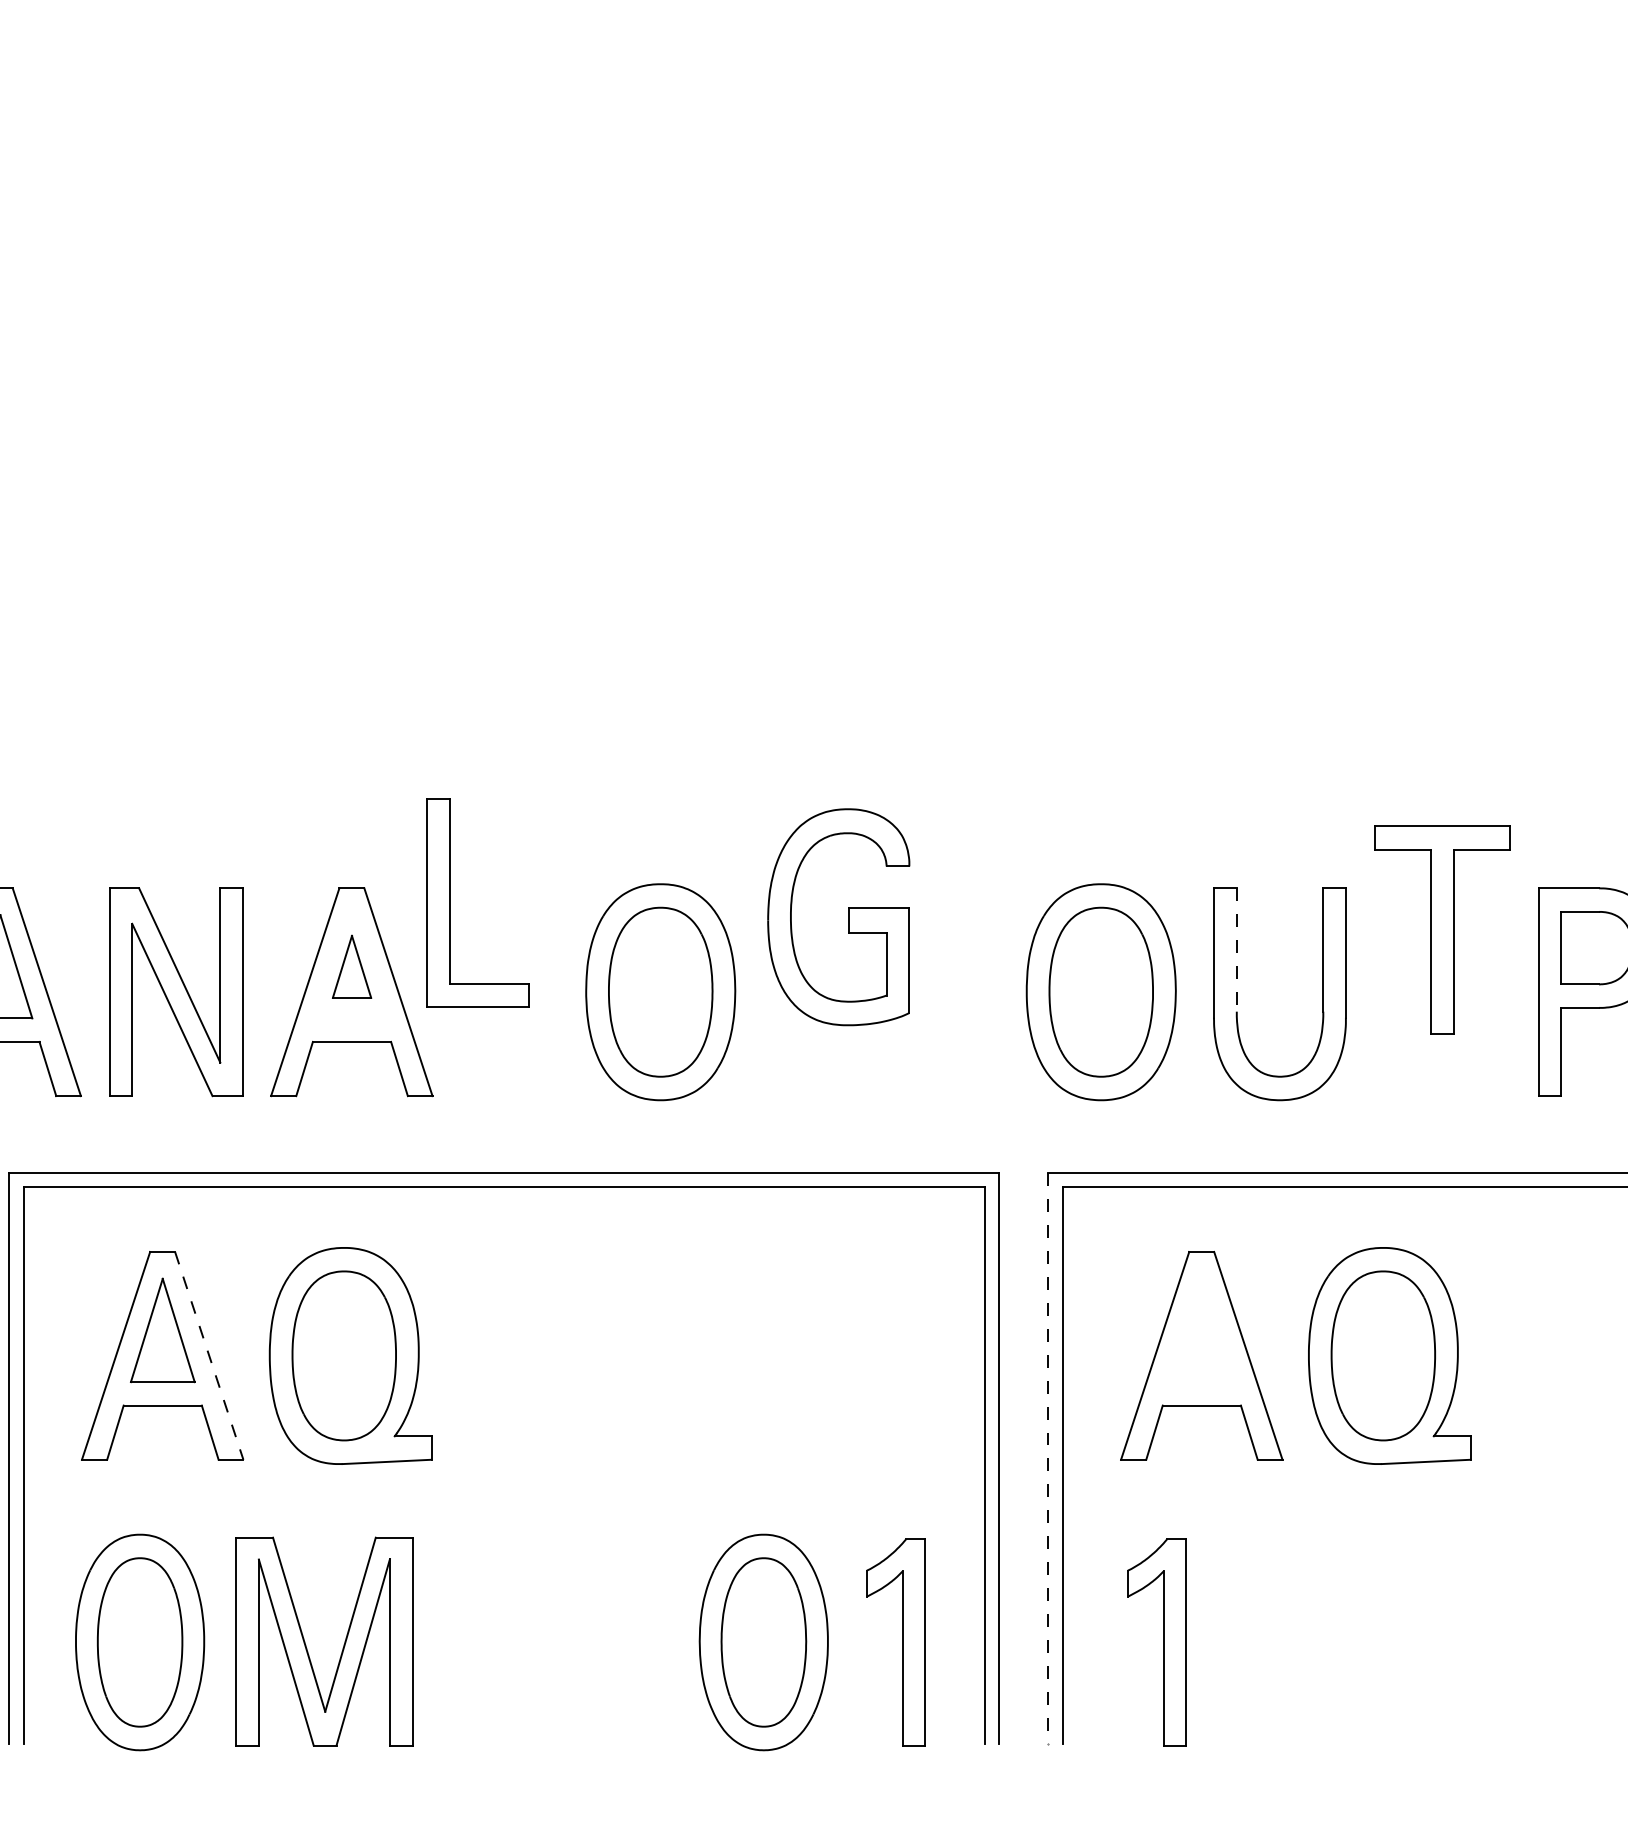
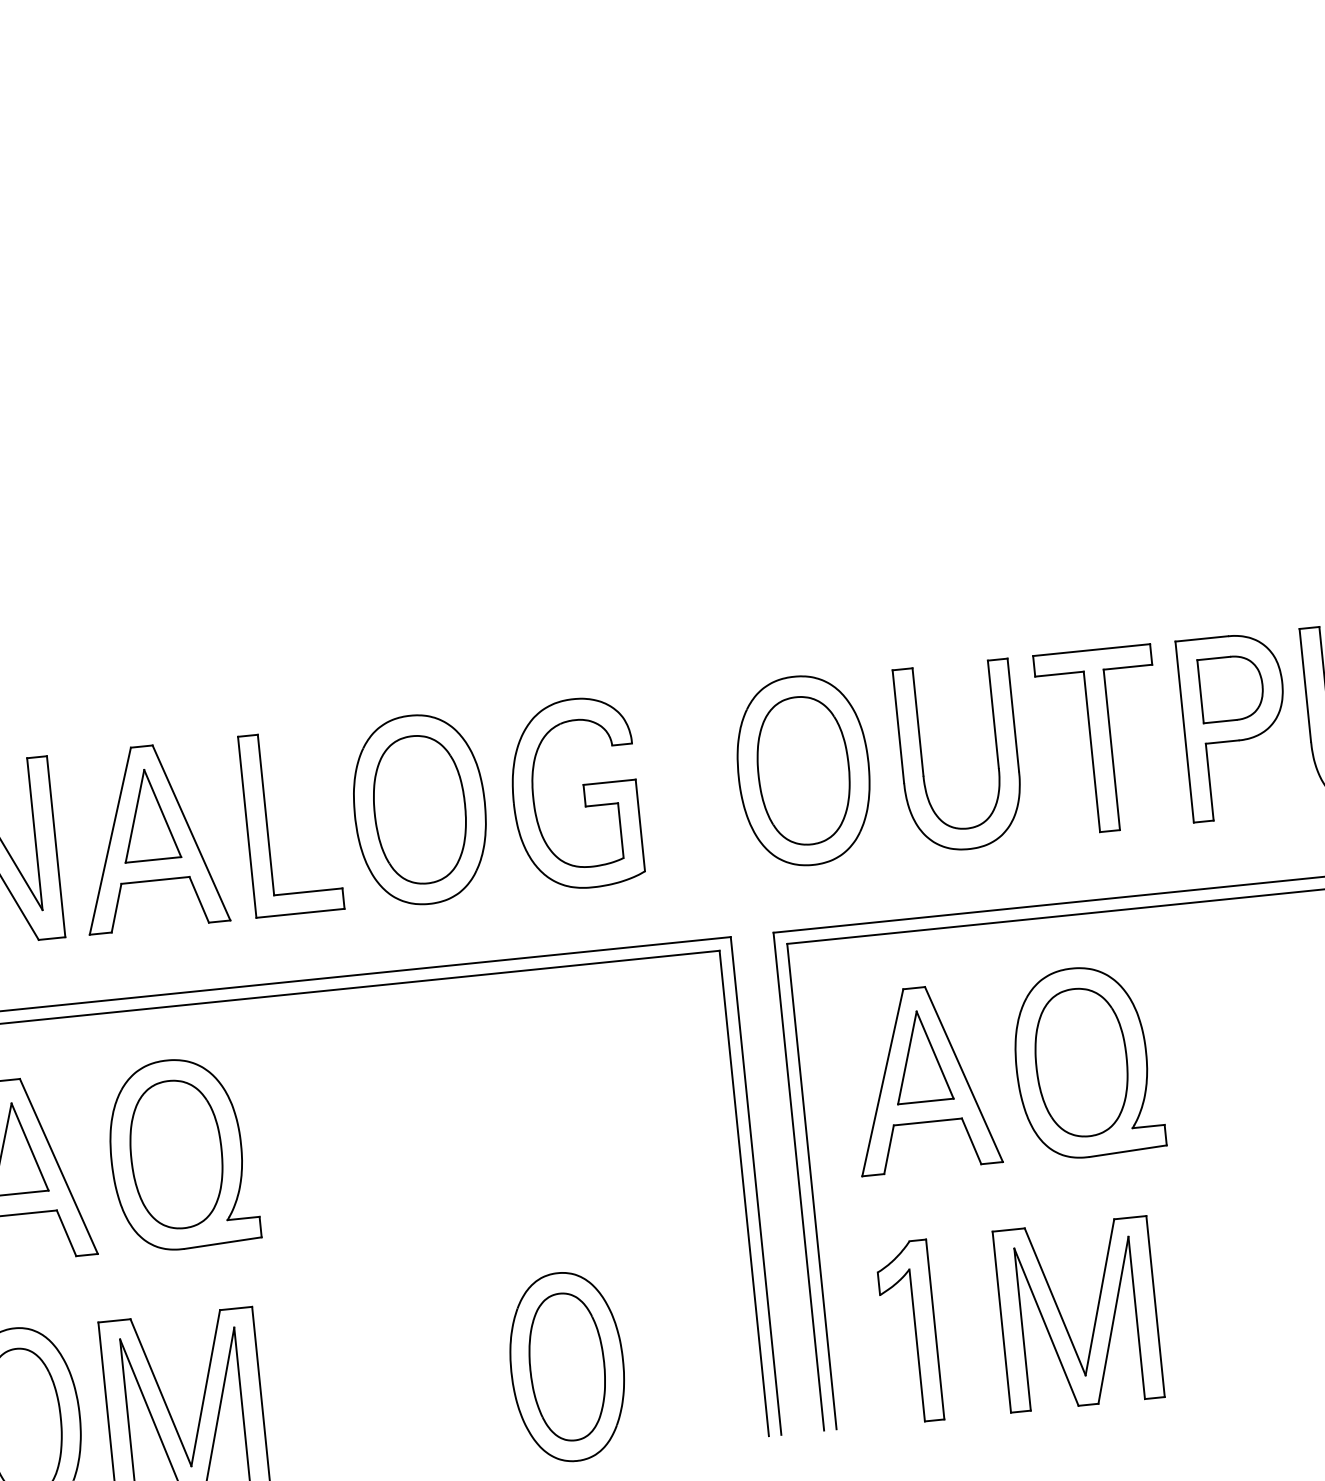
part: (450, 902) -> (267, 824), moved
part: (848, 917) -> (583, 793), moved
part: (1442, 929) -> (1100, 740), moved
line: (1236, 949) -> (917, 721), dashed -> solid
part: (351, 966) -> (148, 814), size x1.67
part: (1201, 1330) -> (920, 1056), added
line: (209, 1356) -> (59, 1167), dashed -> solid
line: (1048, 1458) -> (798, 1181), dashed -> solid
part: (902, 1642) -> (688, 1354), removed
part: (1333, 1646) -> (1063, 1320), added

